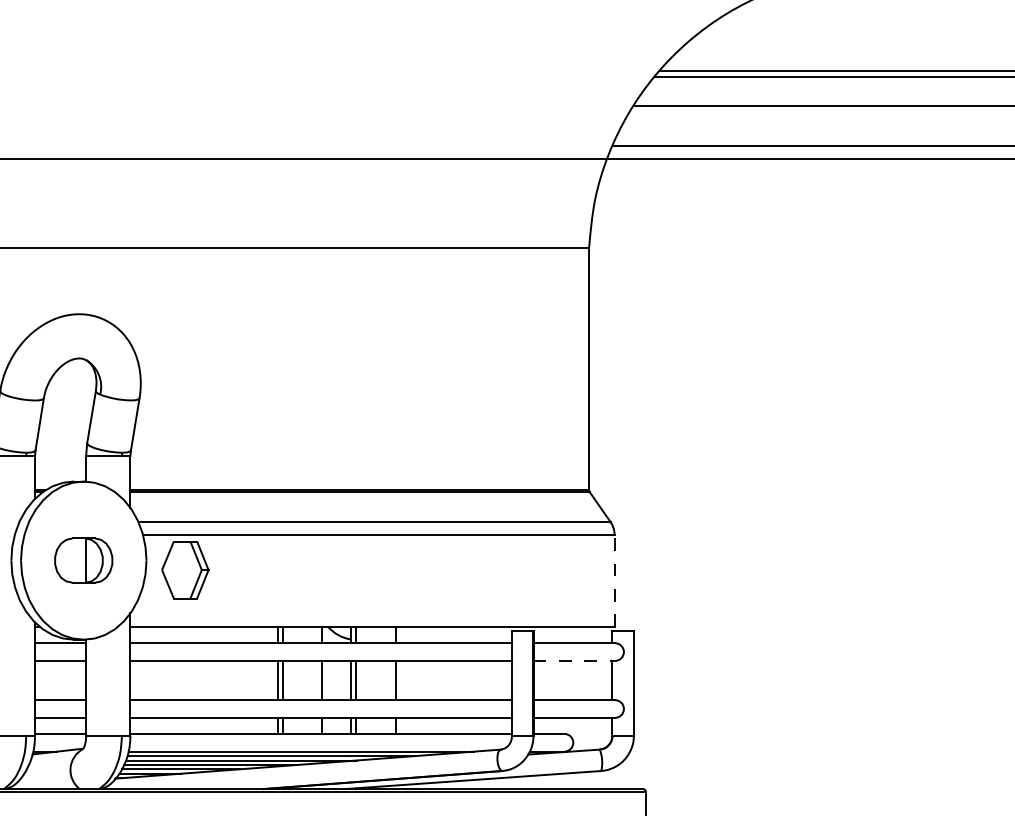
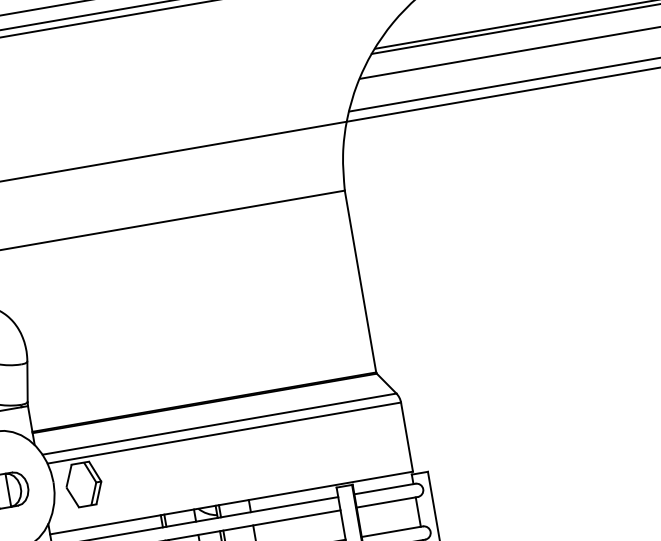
line: (614, 580) -> (406, 436), dashed -> solid
line: (574, 660) -> (387, 501), dashed -> solid

